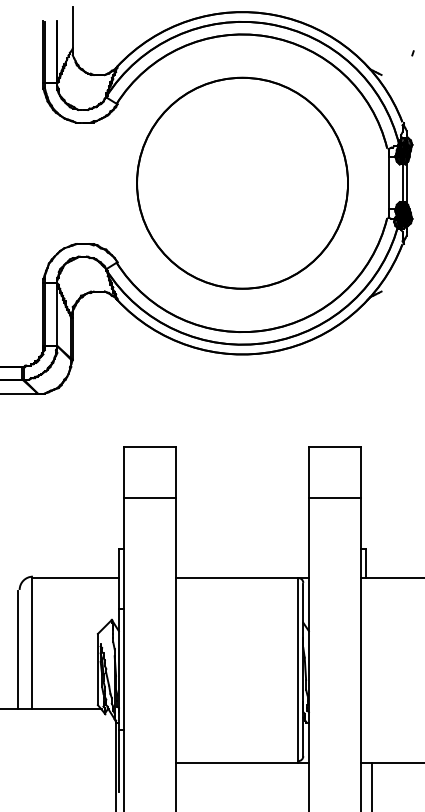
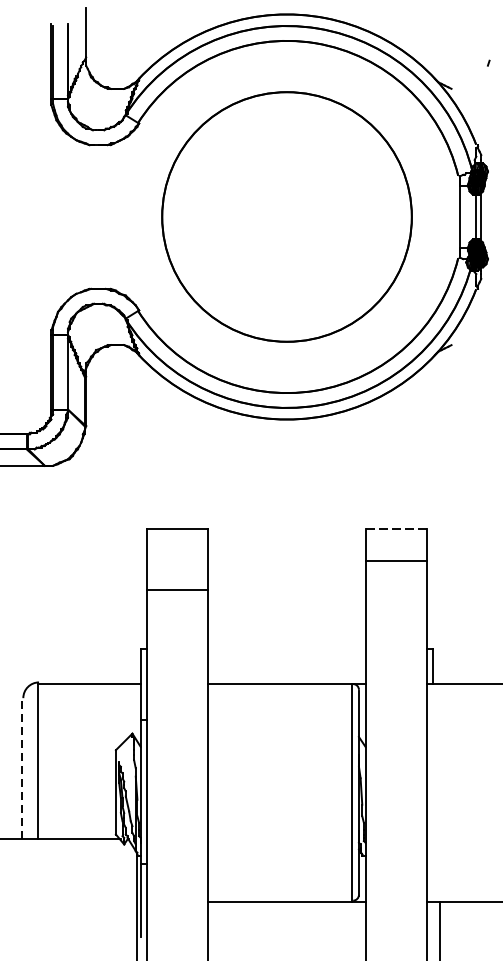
line: (334, 446) -> (395, 528), solid -> dashed
line: (334, 498) -> (395, 561), moved
line: (18, 649) -> (21, 768), solid -> dashed

